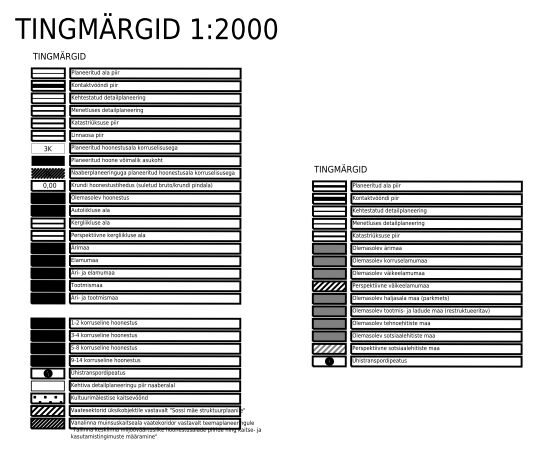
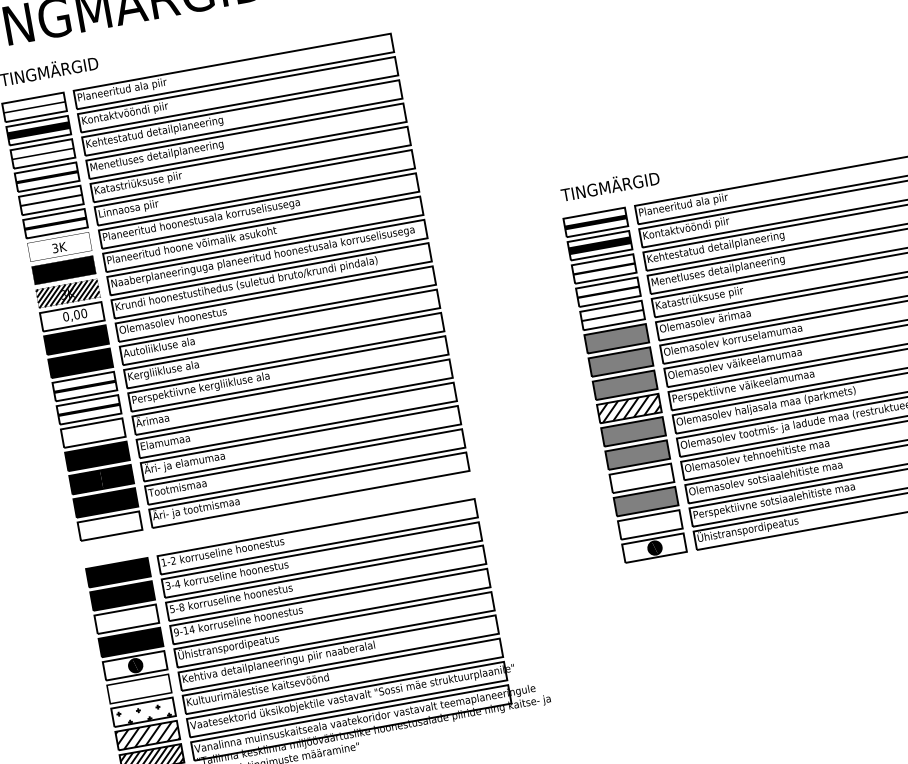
fill: (47, 248) -> (92, 433), removed
fill: (47, 298) -> (109, 526), removed
fill: (328, 323) -> (640, 477), removed
fill: (47, 348) -> (126, 619), removed
hatch: (328, 348) -> (648, 524), removed

